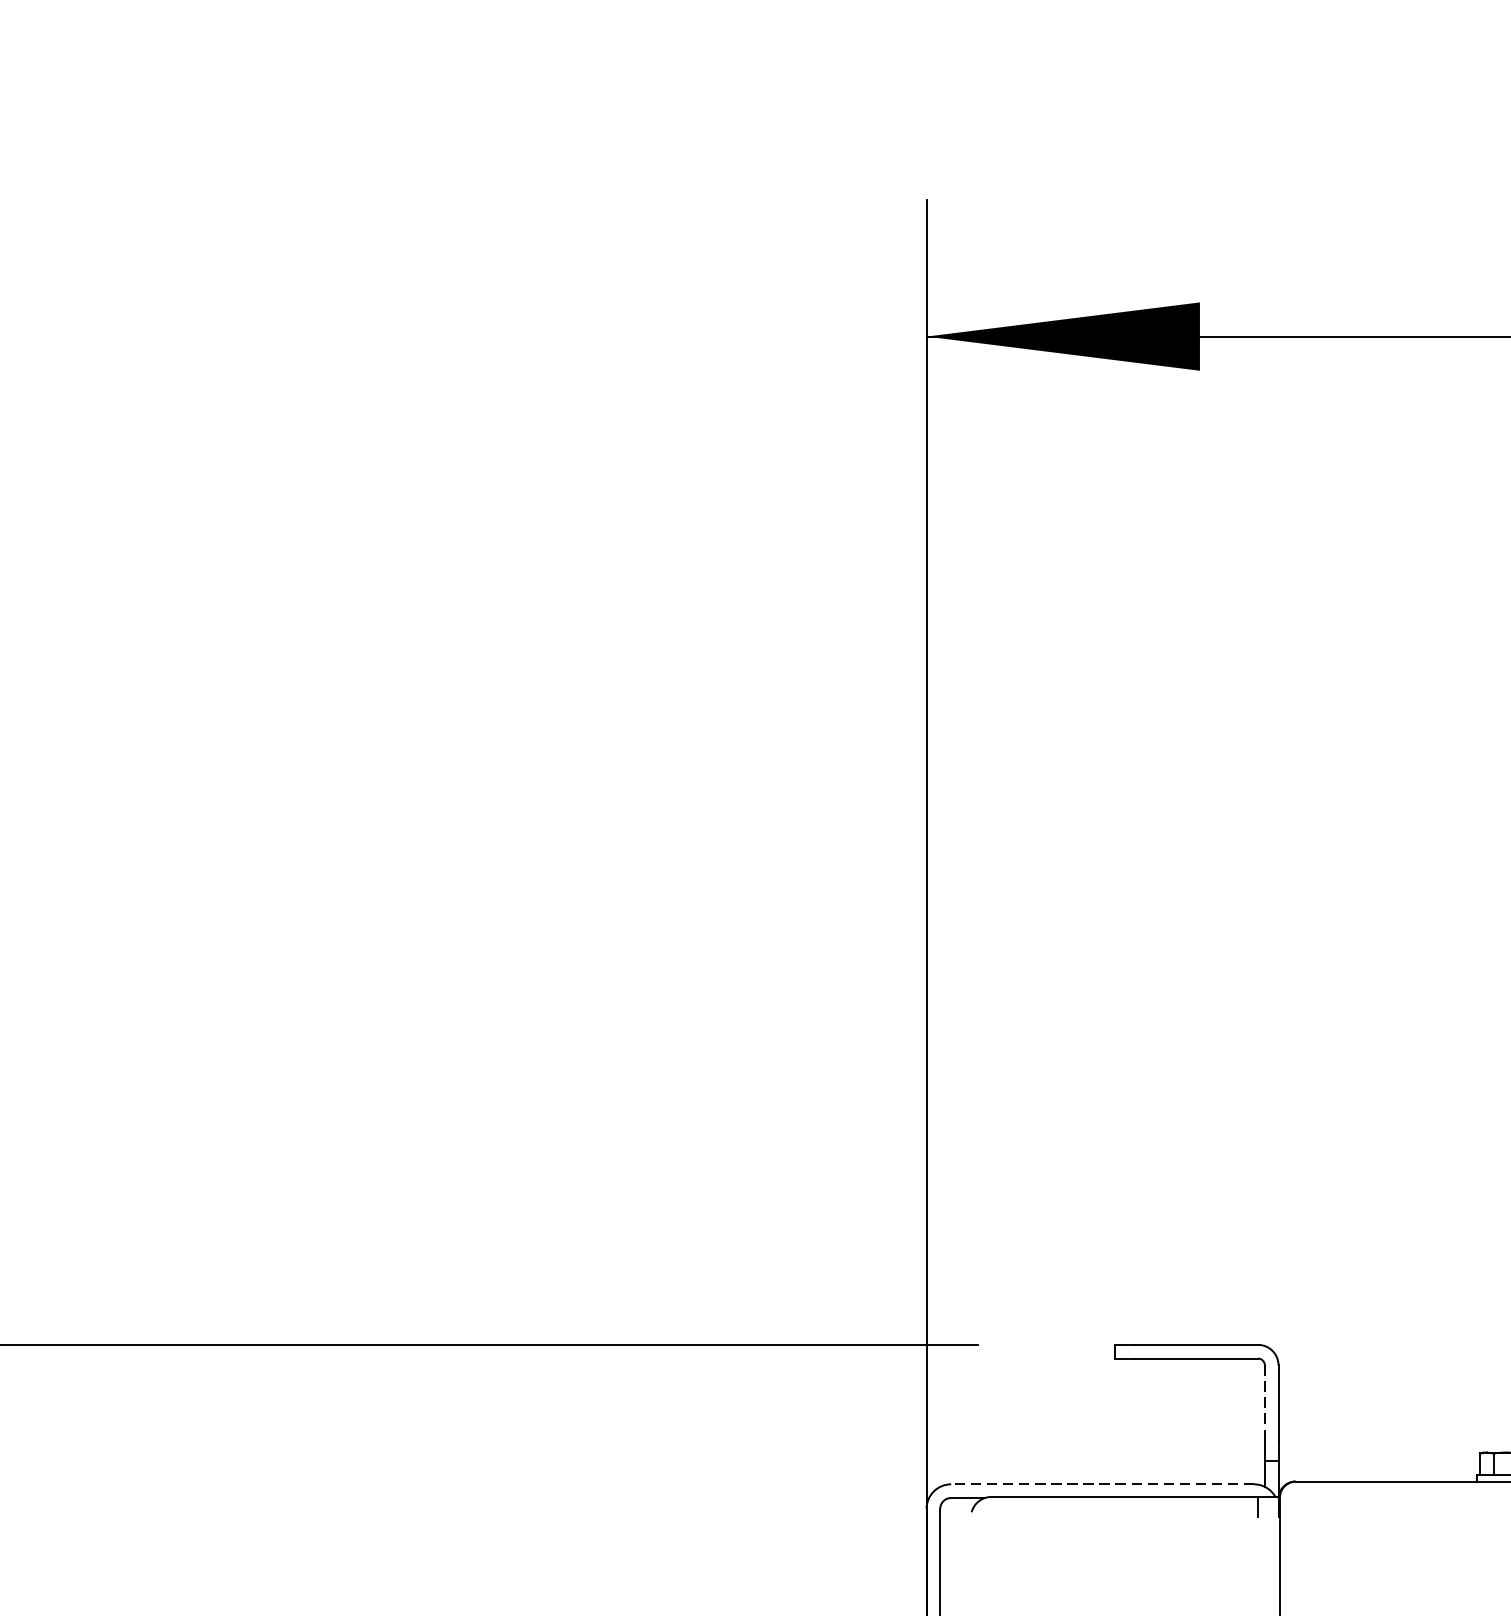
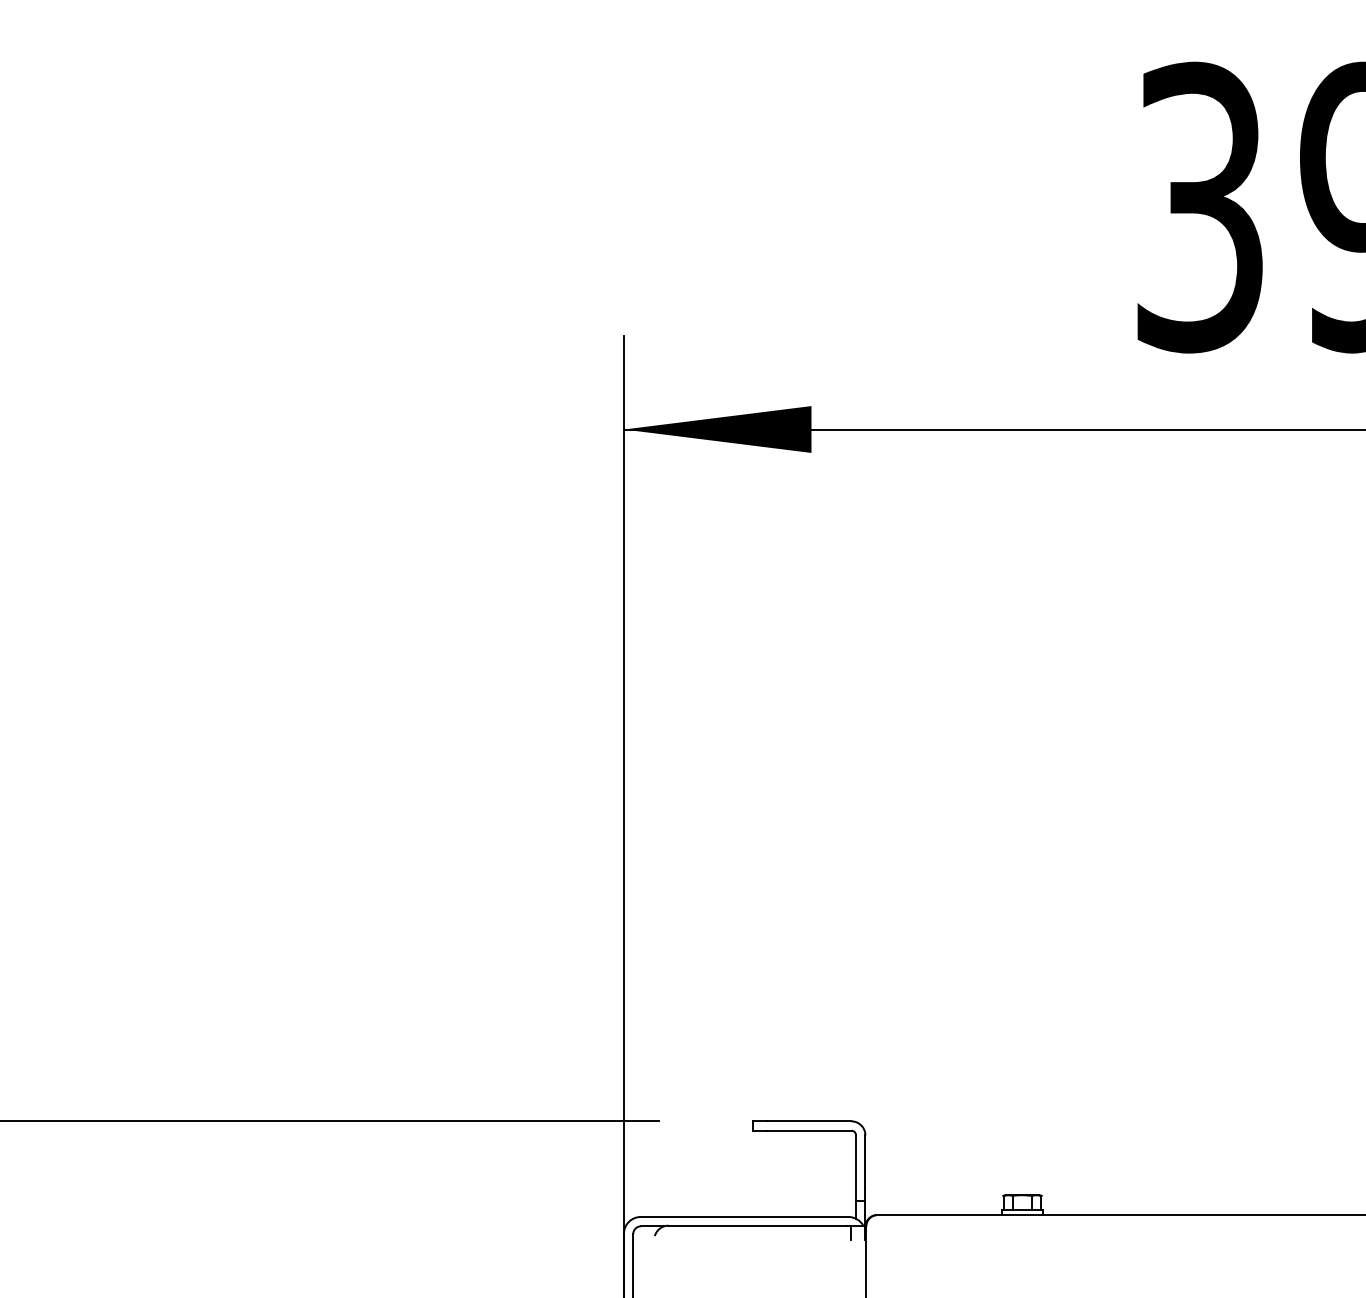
line: (1265, 1403) -> (856, 1161), dashed -> solid
line: (1102, 1483) -> (744, 1216), dashed -> solid

